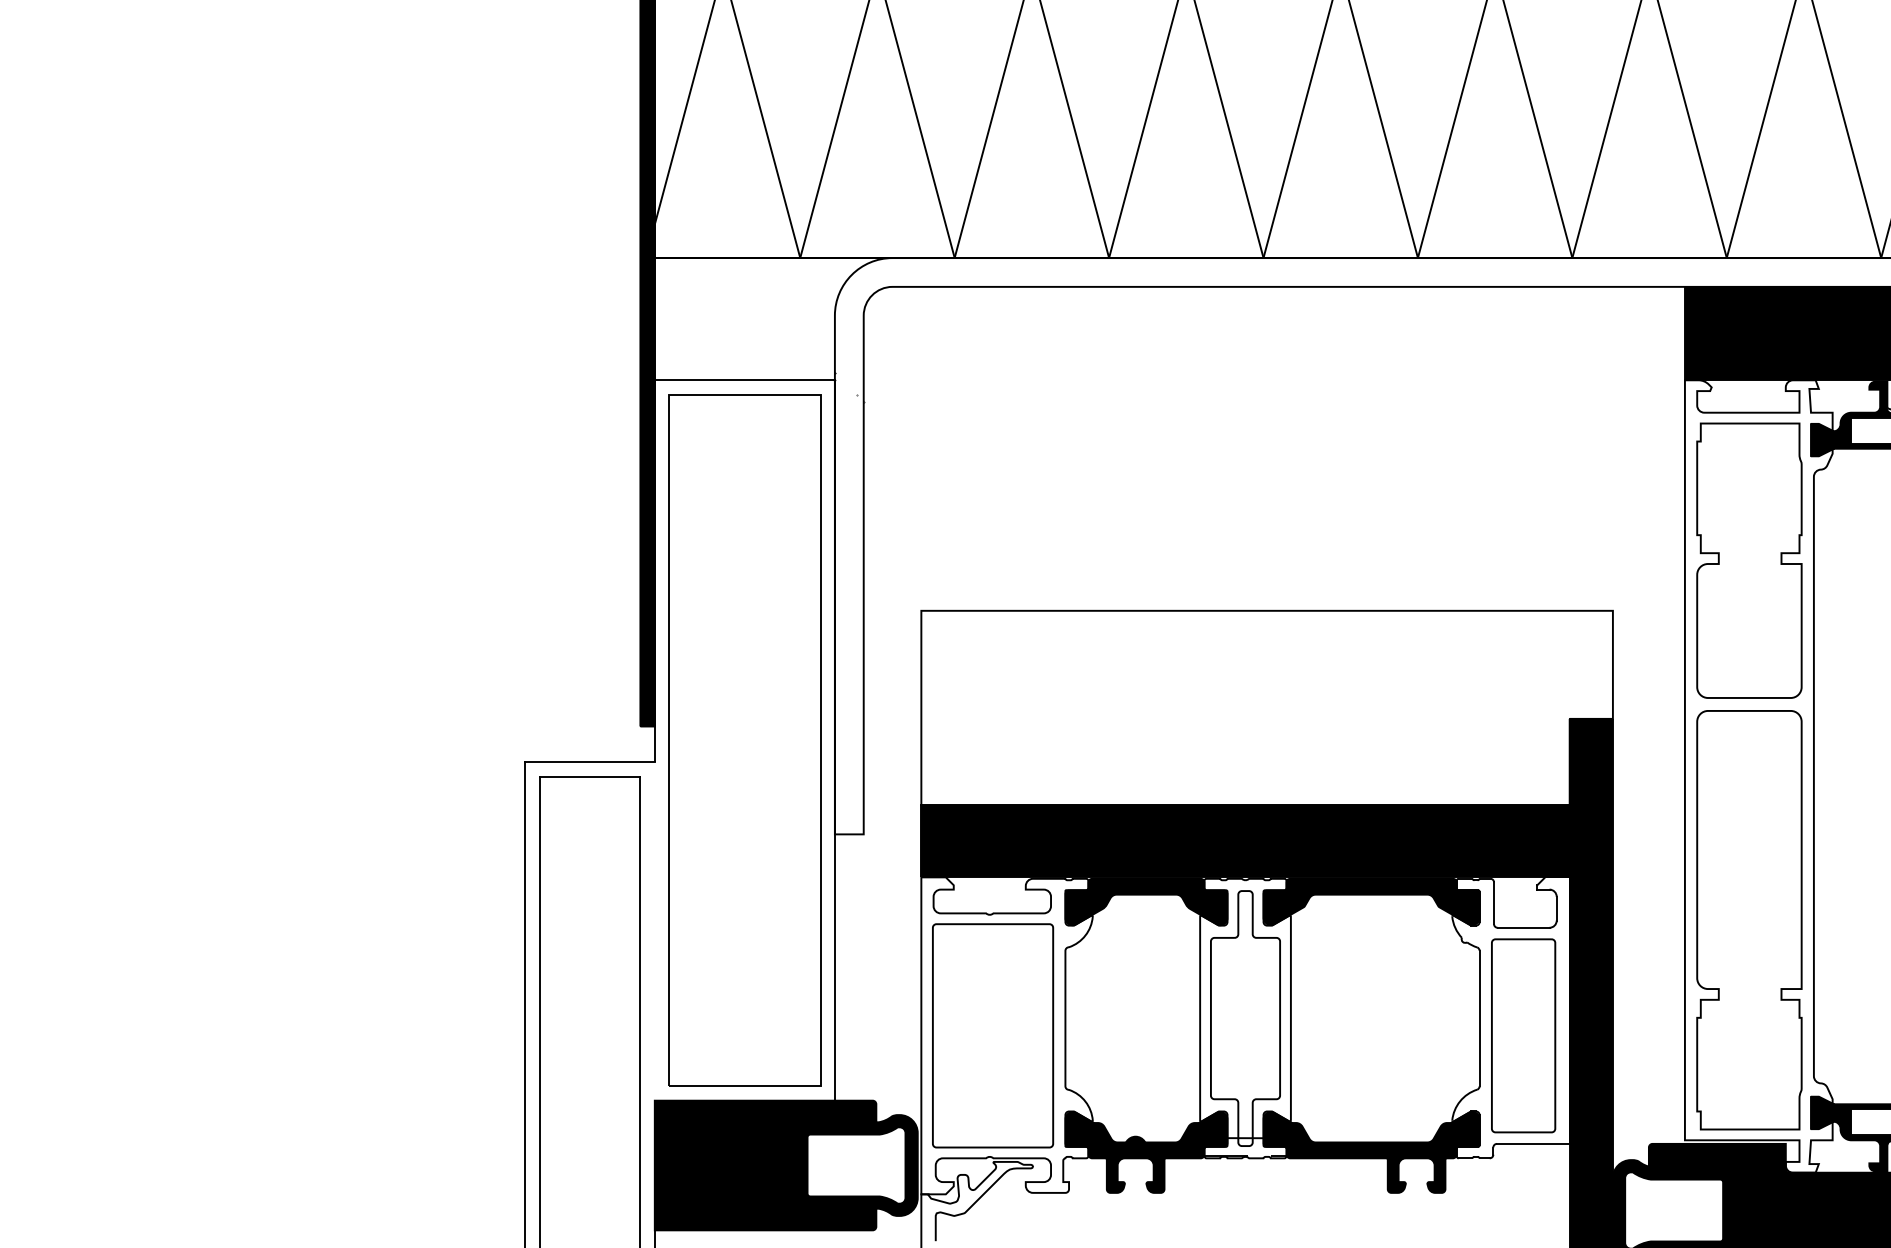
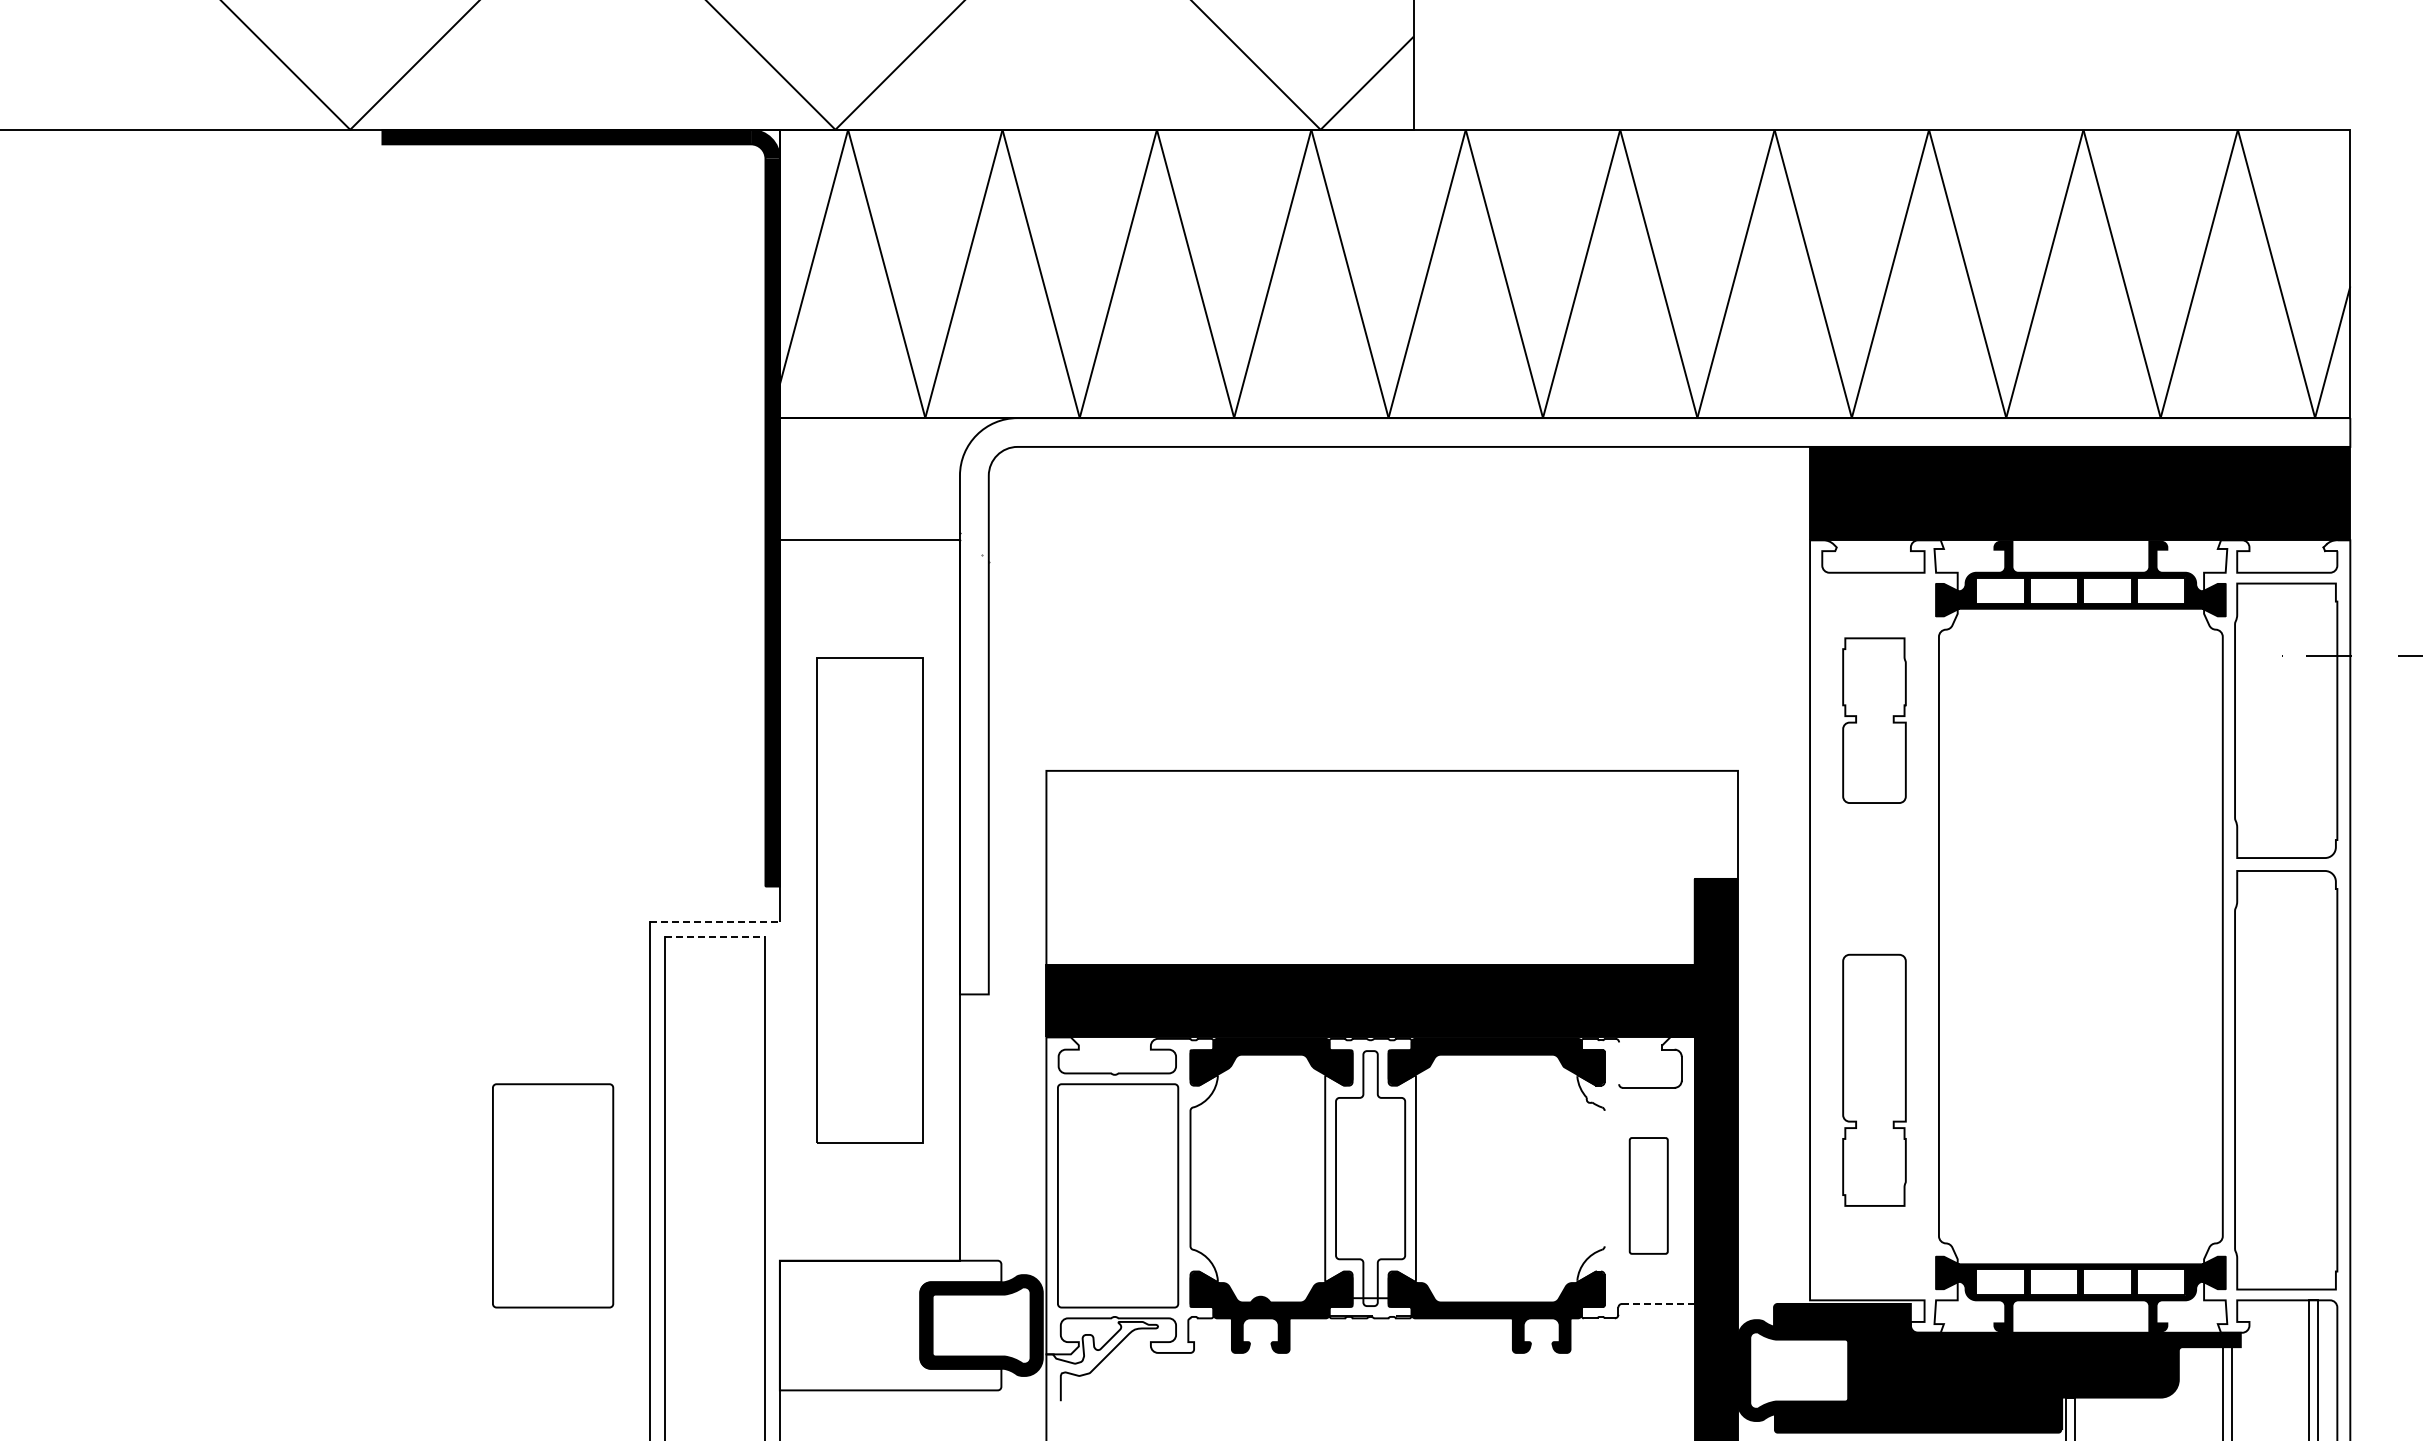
part: (1749, 560) -> (1874, 720), size x0.6
part: (744, 740) -> (869, 900), size x0.7
line: (590, 762) -> (715, 922), solid -> dashed
line: (590, 776) -> (715, 936), solid -> dashed
line: (1494, 903) -> (1619, 1063), removed
part: (1749, 920) -> (1874, 1080), size x0.6
line: (1479, 1018) -> (1604, 1178), removed
part: (428, 1035) -> (553, 1195), added
part: (1523, 1035) -> (1648, 1195), size x0.6
line: (1533, 1143) -> (1658, 1303), solid -> dashed
fill: (765, 1165) -> (890, 1325), removed

